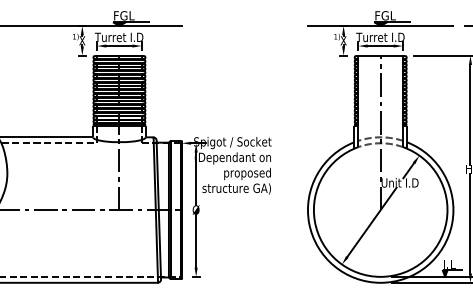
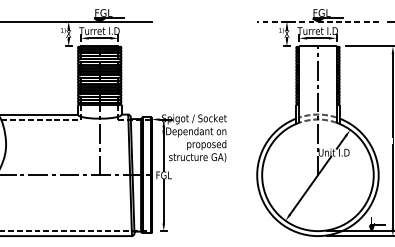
line: (380, 26) -> (317, 22), solid -> dashed
text: (196, 209) -> (164, 174), Ø -> FGL

